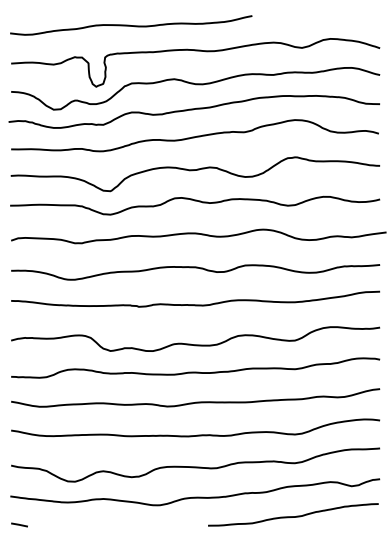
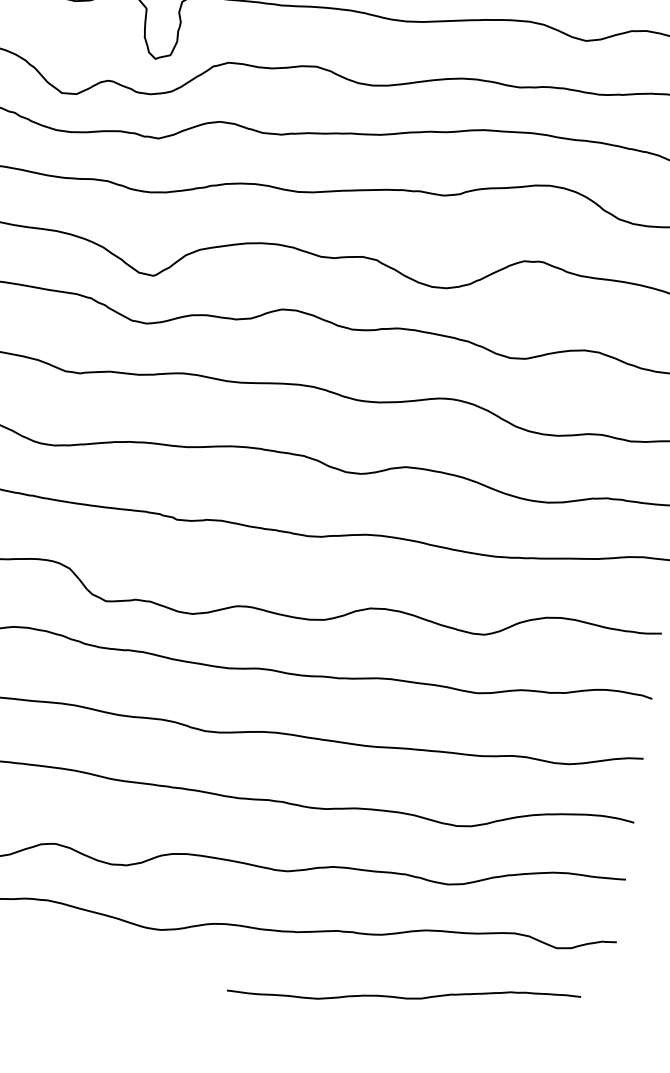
curve: (293, 516) -> (403, 997), moved

